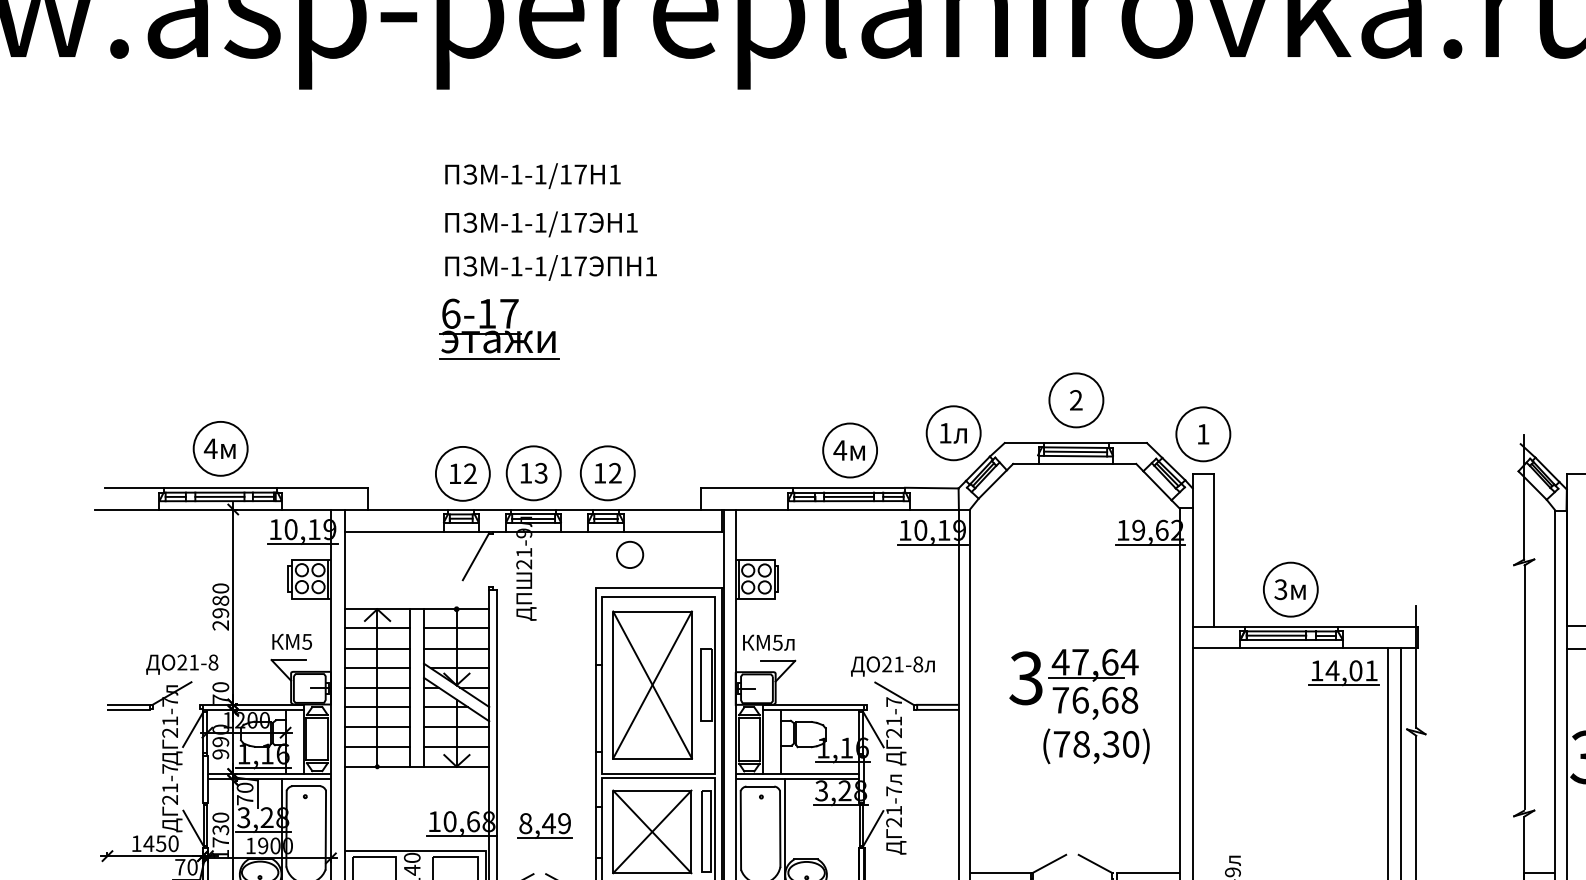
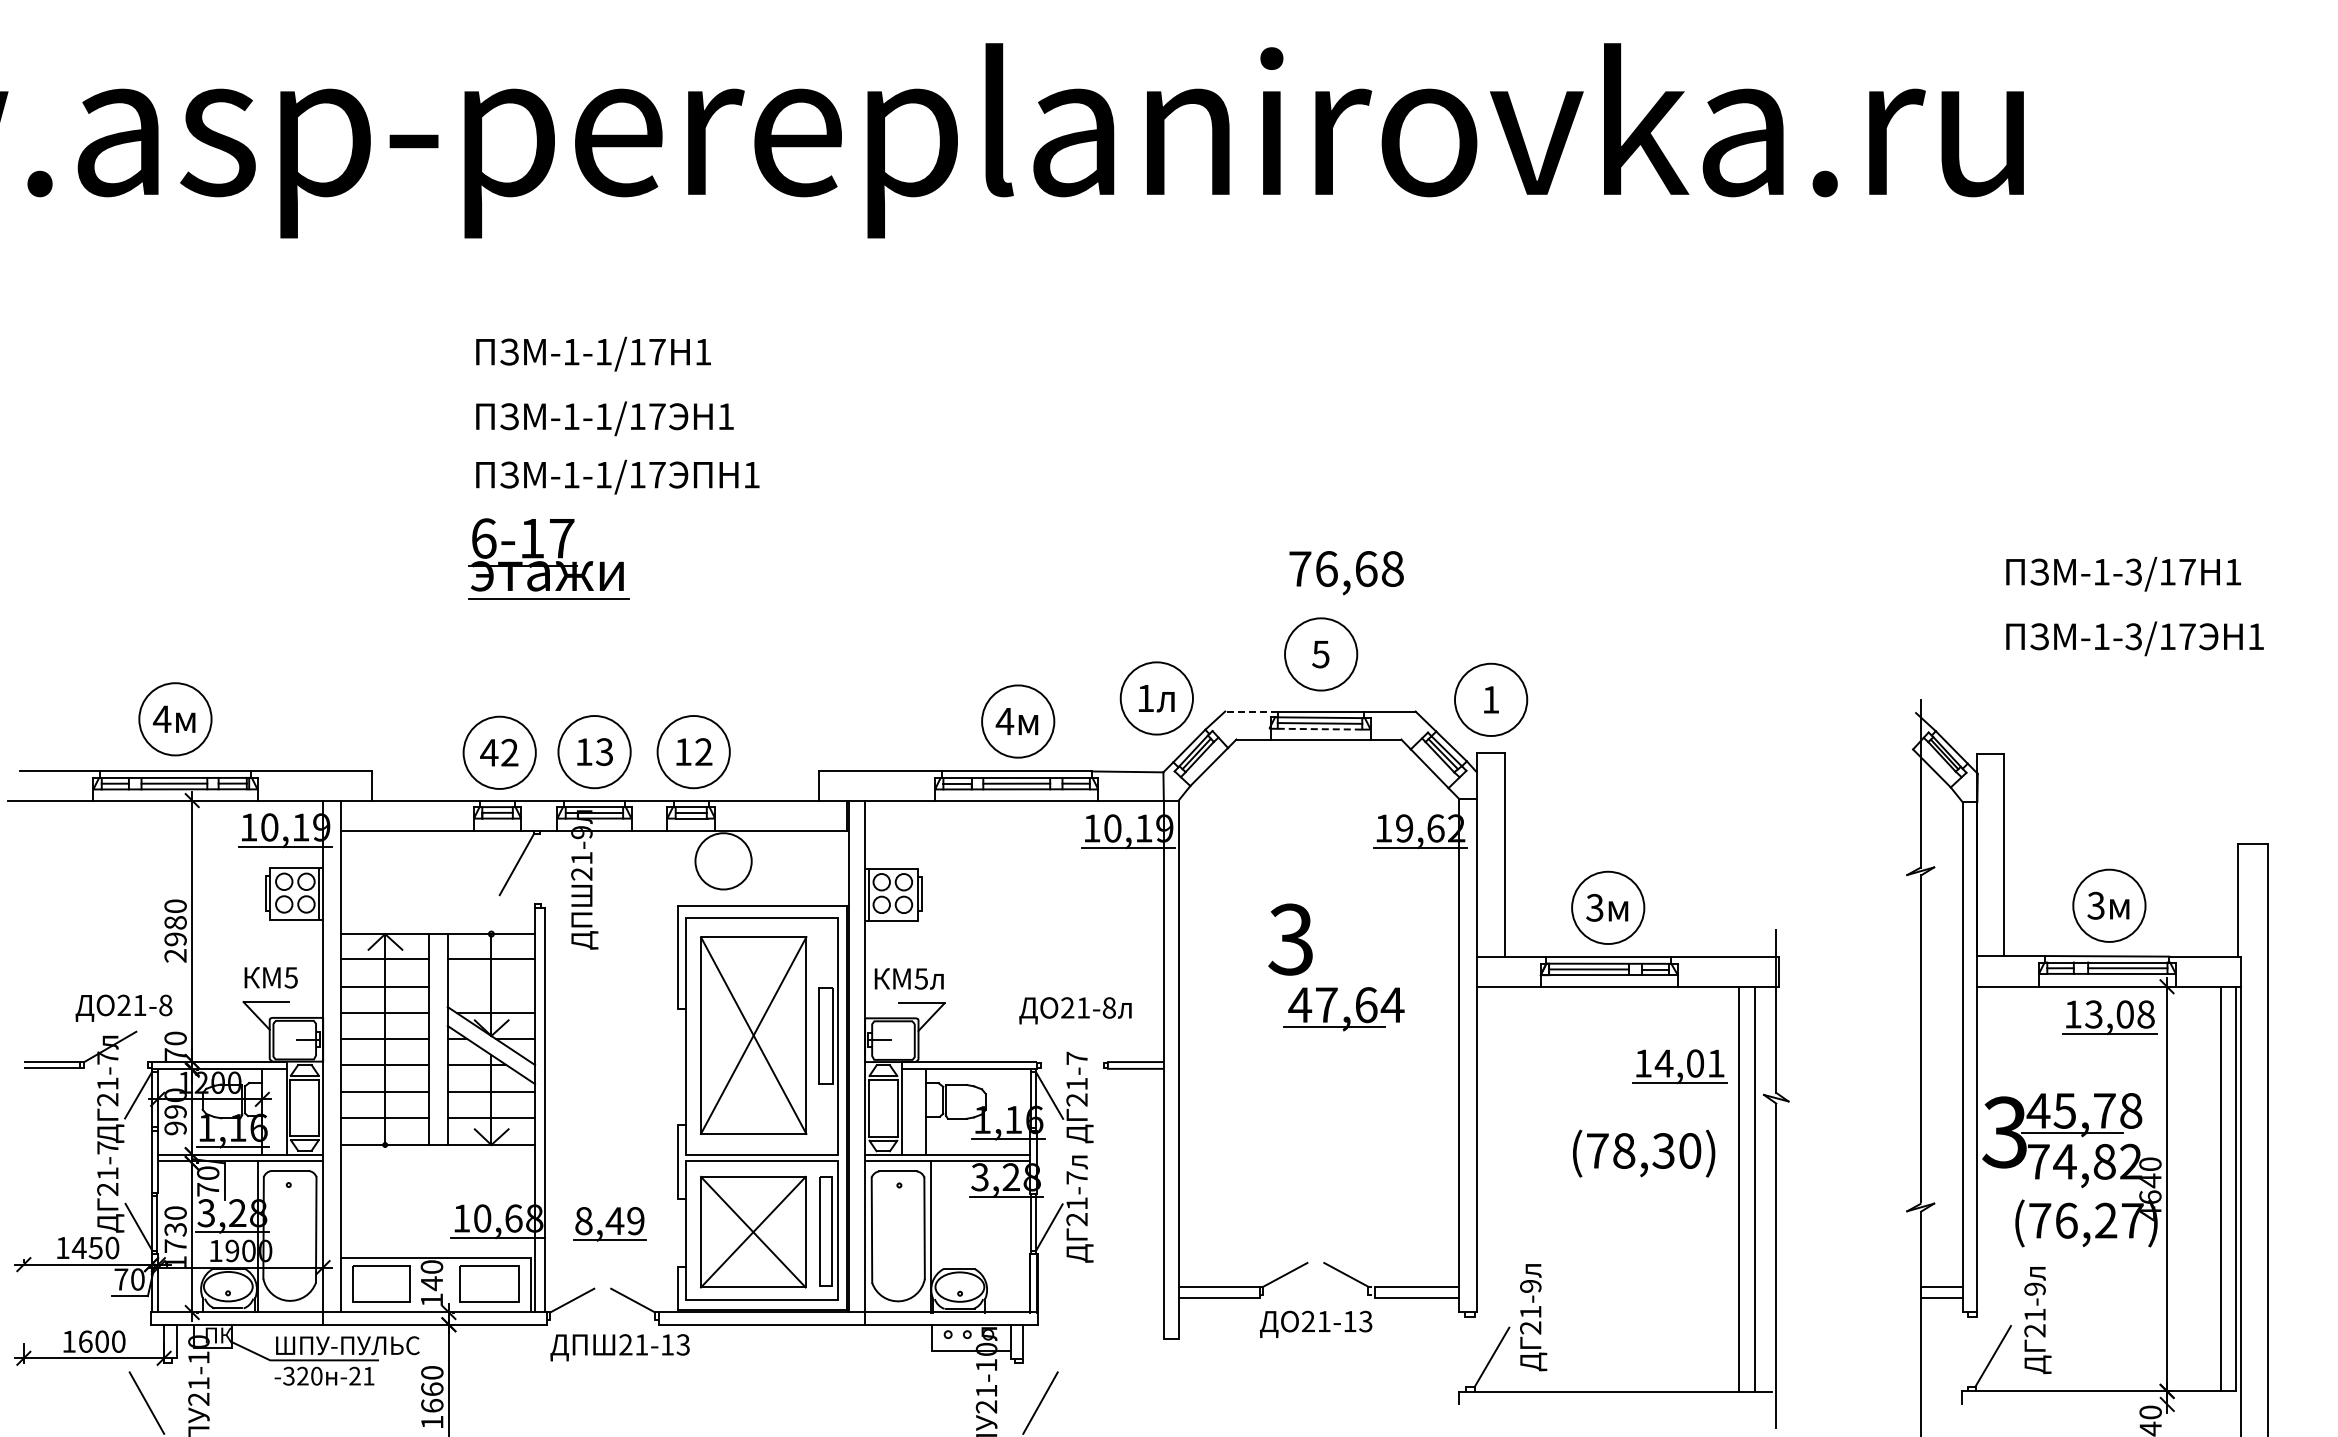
text: (1075, 400) -> (1320, 654), 2 -> 5
line: (1023, 443) -> (1250, 711), solid -> dashed
line: (1075, 456) -> (1320, 729), solid -> dashed
text: (455, 473) -> (489, 752), 12 -> 42
circle: (630, 554) -> (723, 860), size x1.6
line: (456, 648) -> (491, 986), removed
part: (1344, 673) -> (1679, 1066), moved
text: (1025, 678) -> (1290, 939), moved
line: (894, 693) -> (1077, 1047), removed
text: (1095, 703) -> (1346, 573), moved
line: (595, 708) -> (677, 1066), removed
text: (1096, 746) -> (1644, 1153), moved
line: (595, 832) -> (677, 1232), removed

